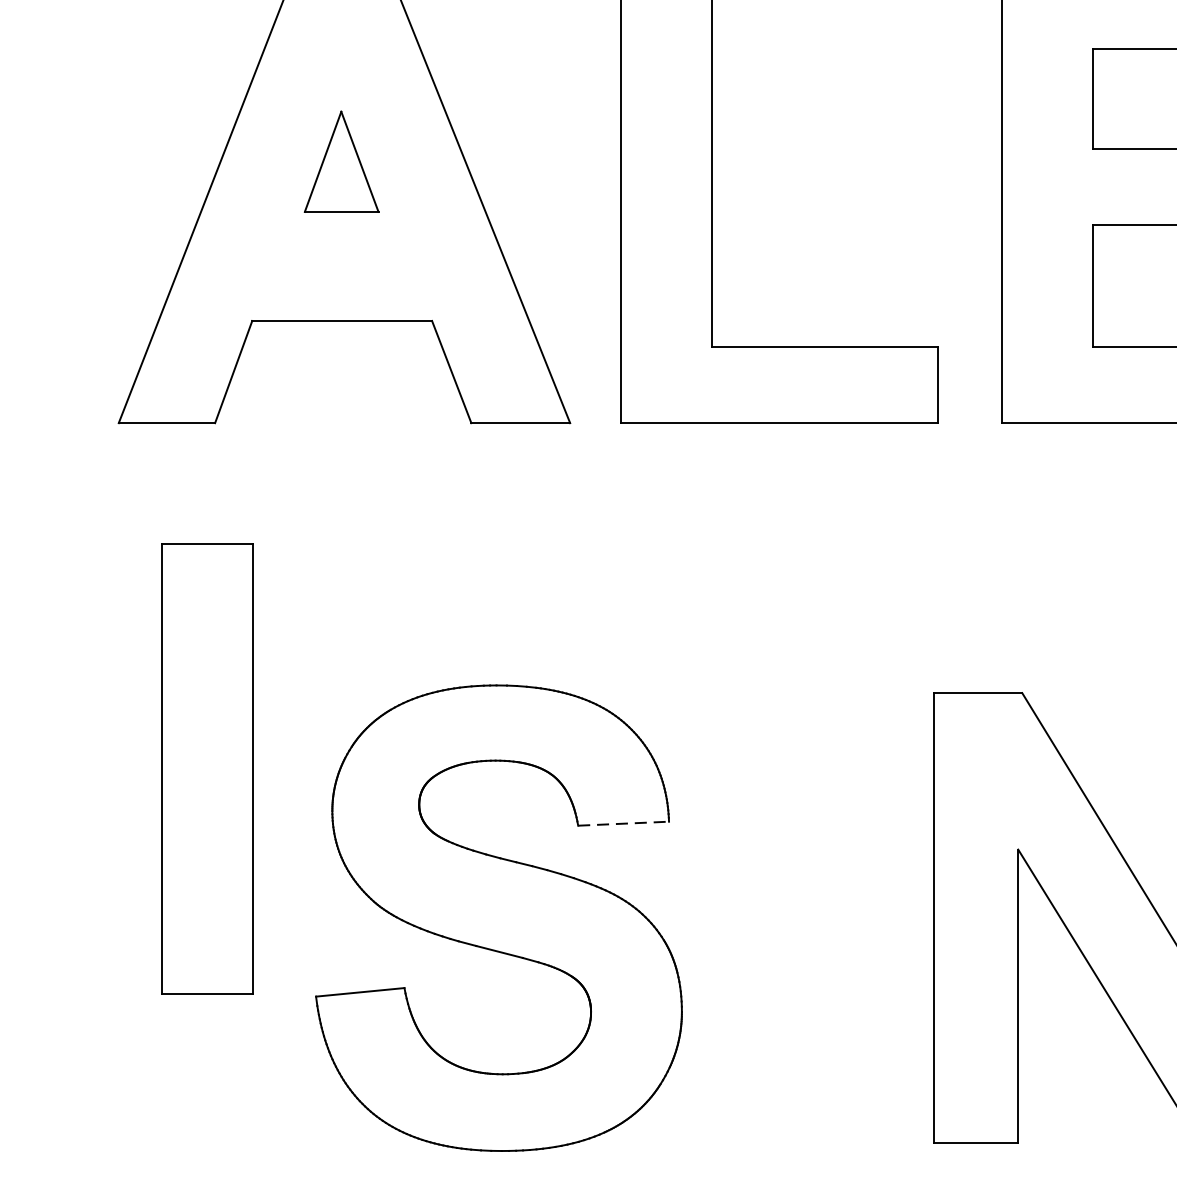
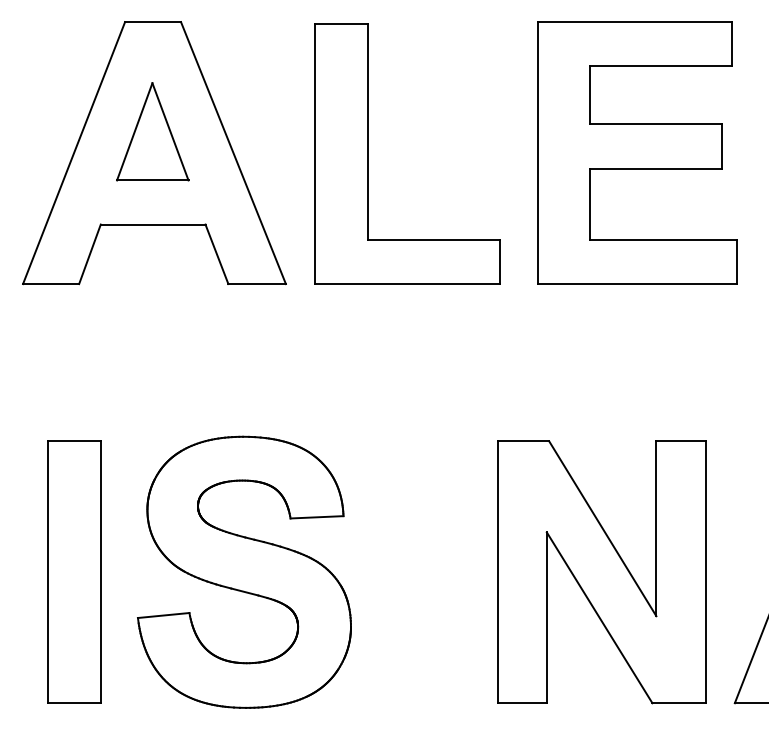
part: (341, 161) -> (152, 131), size x1.67
part: (207, 767) -> (74, 571), moved
line: (624, 824) -> (317, 517), dashed -> solid

